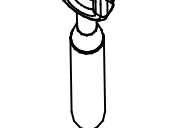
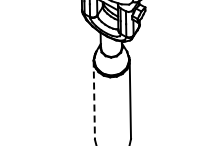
line: (71, 75) -> (94, 100), solid -> dashed

